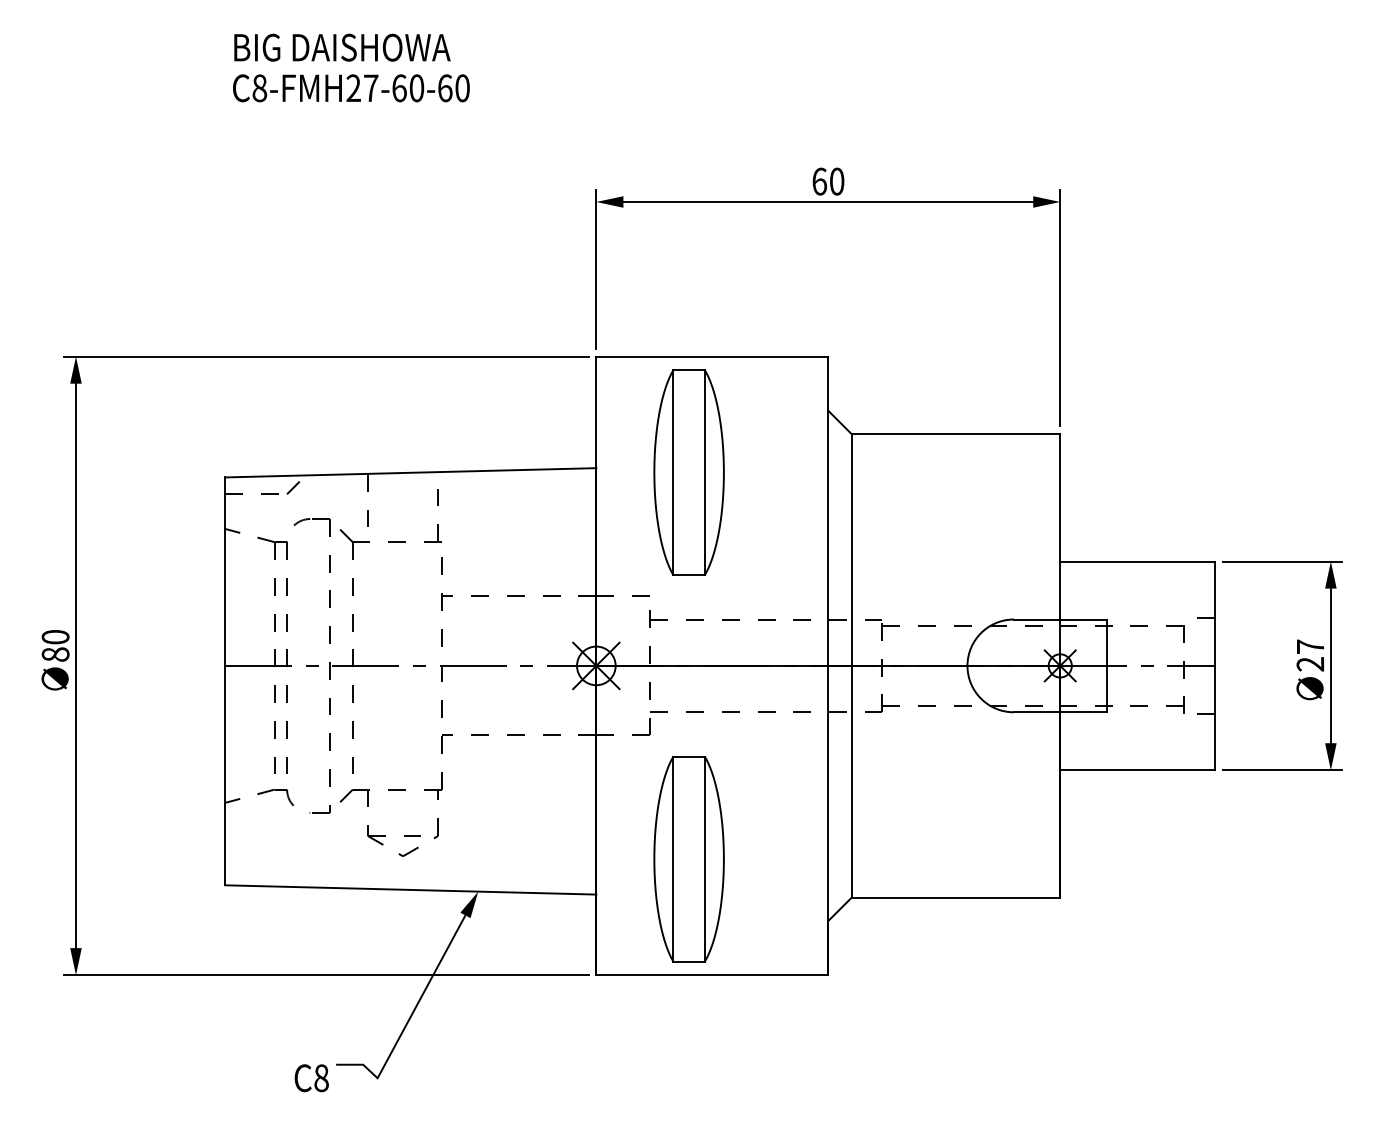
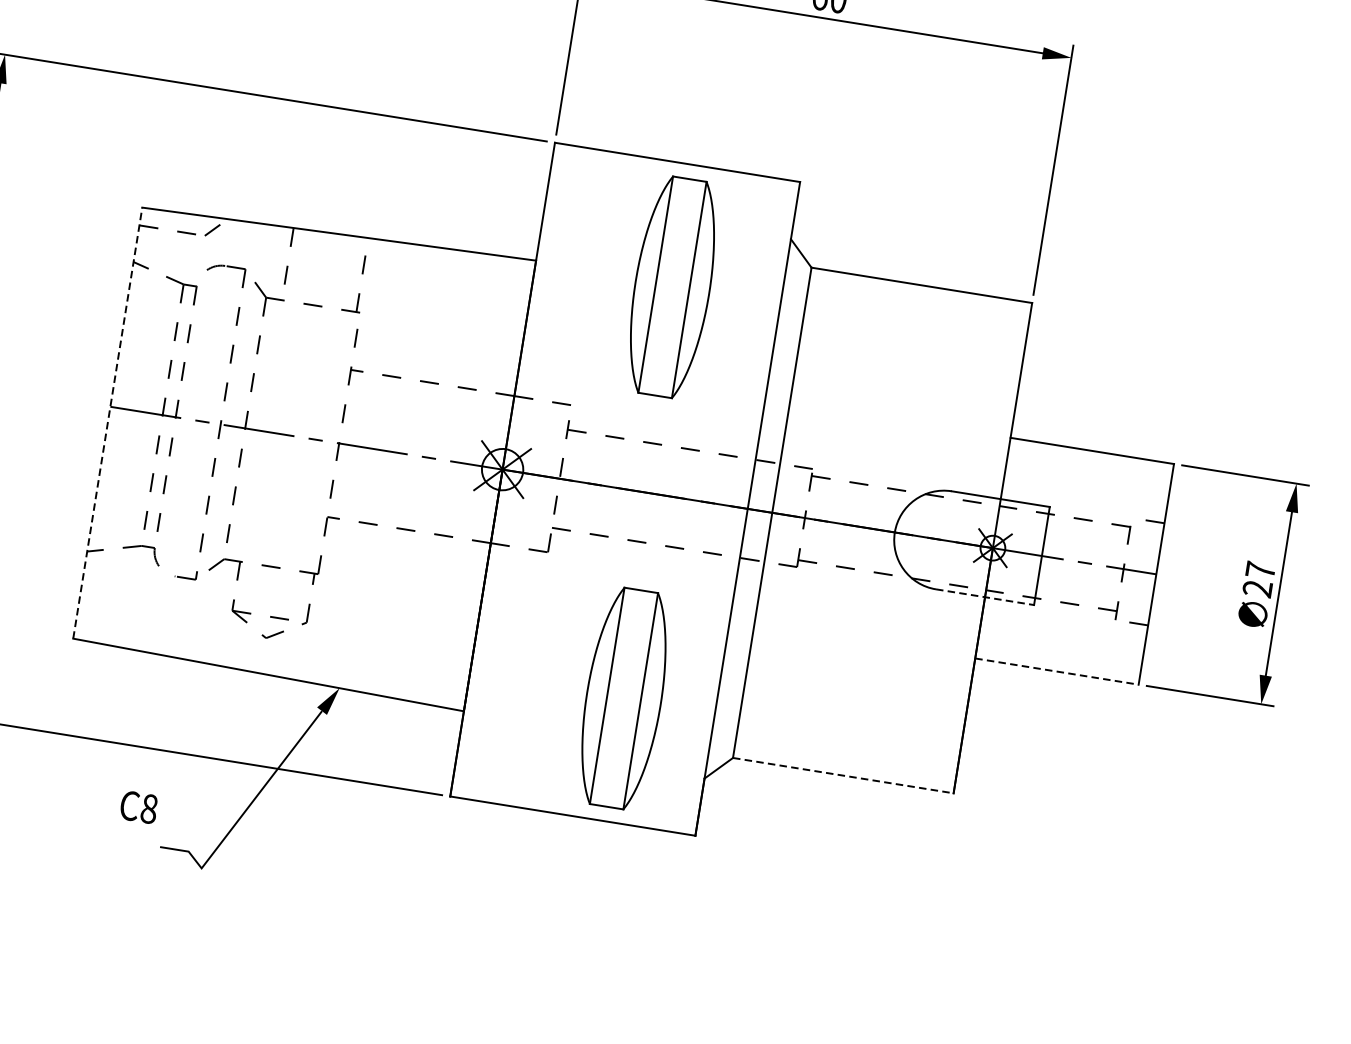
part: (688, 472) -> (671, 287), moved
line: (225, 681) -> (108, 423), solid -> dashed
line: (1060, 712) -> (985, 597), solid -> dashed
line: (1138, 770) -> (1057, 671), solid -> dashed
part: (688, 859) -> (623, 698), moved
line: (956, 897) -> (844, 775), solid -> dashed
text: (311, 1078) -> (138, 807), moved

